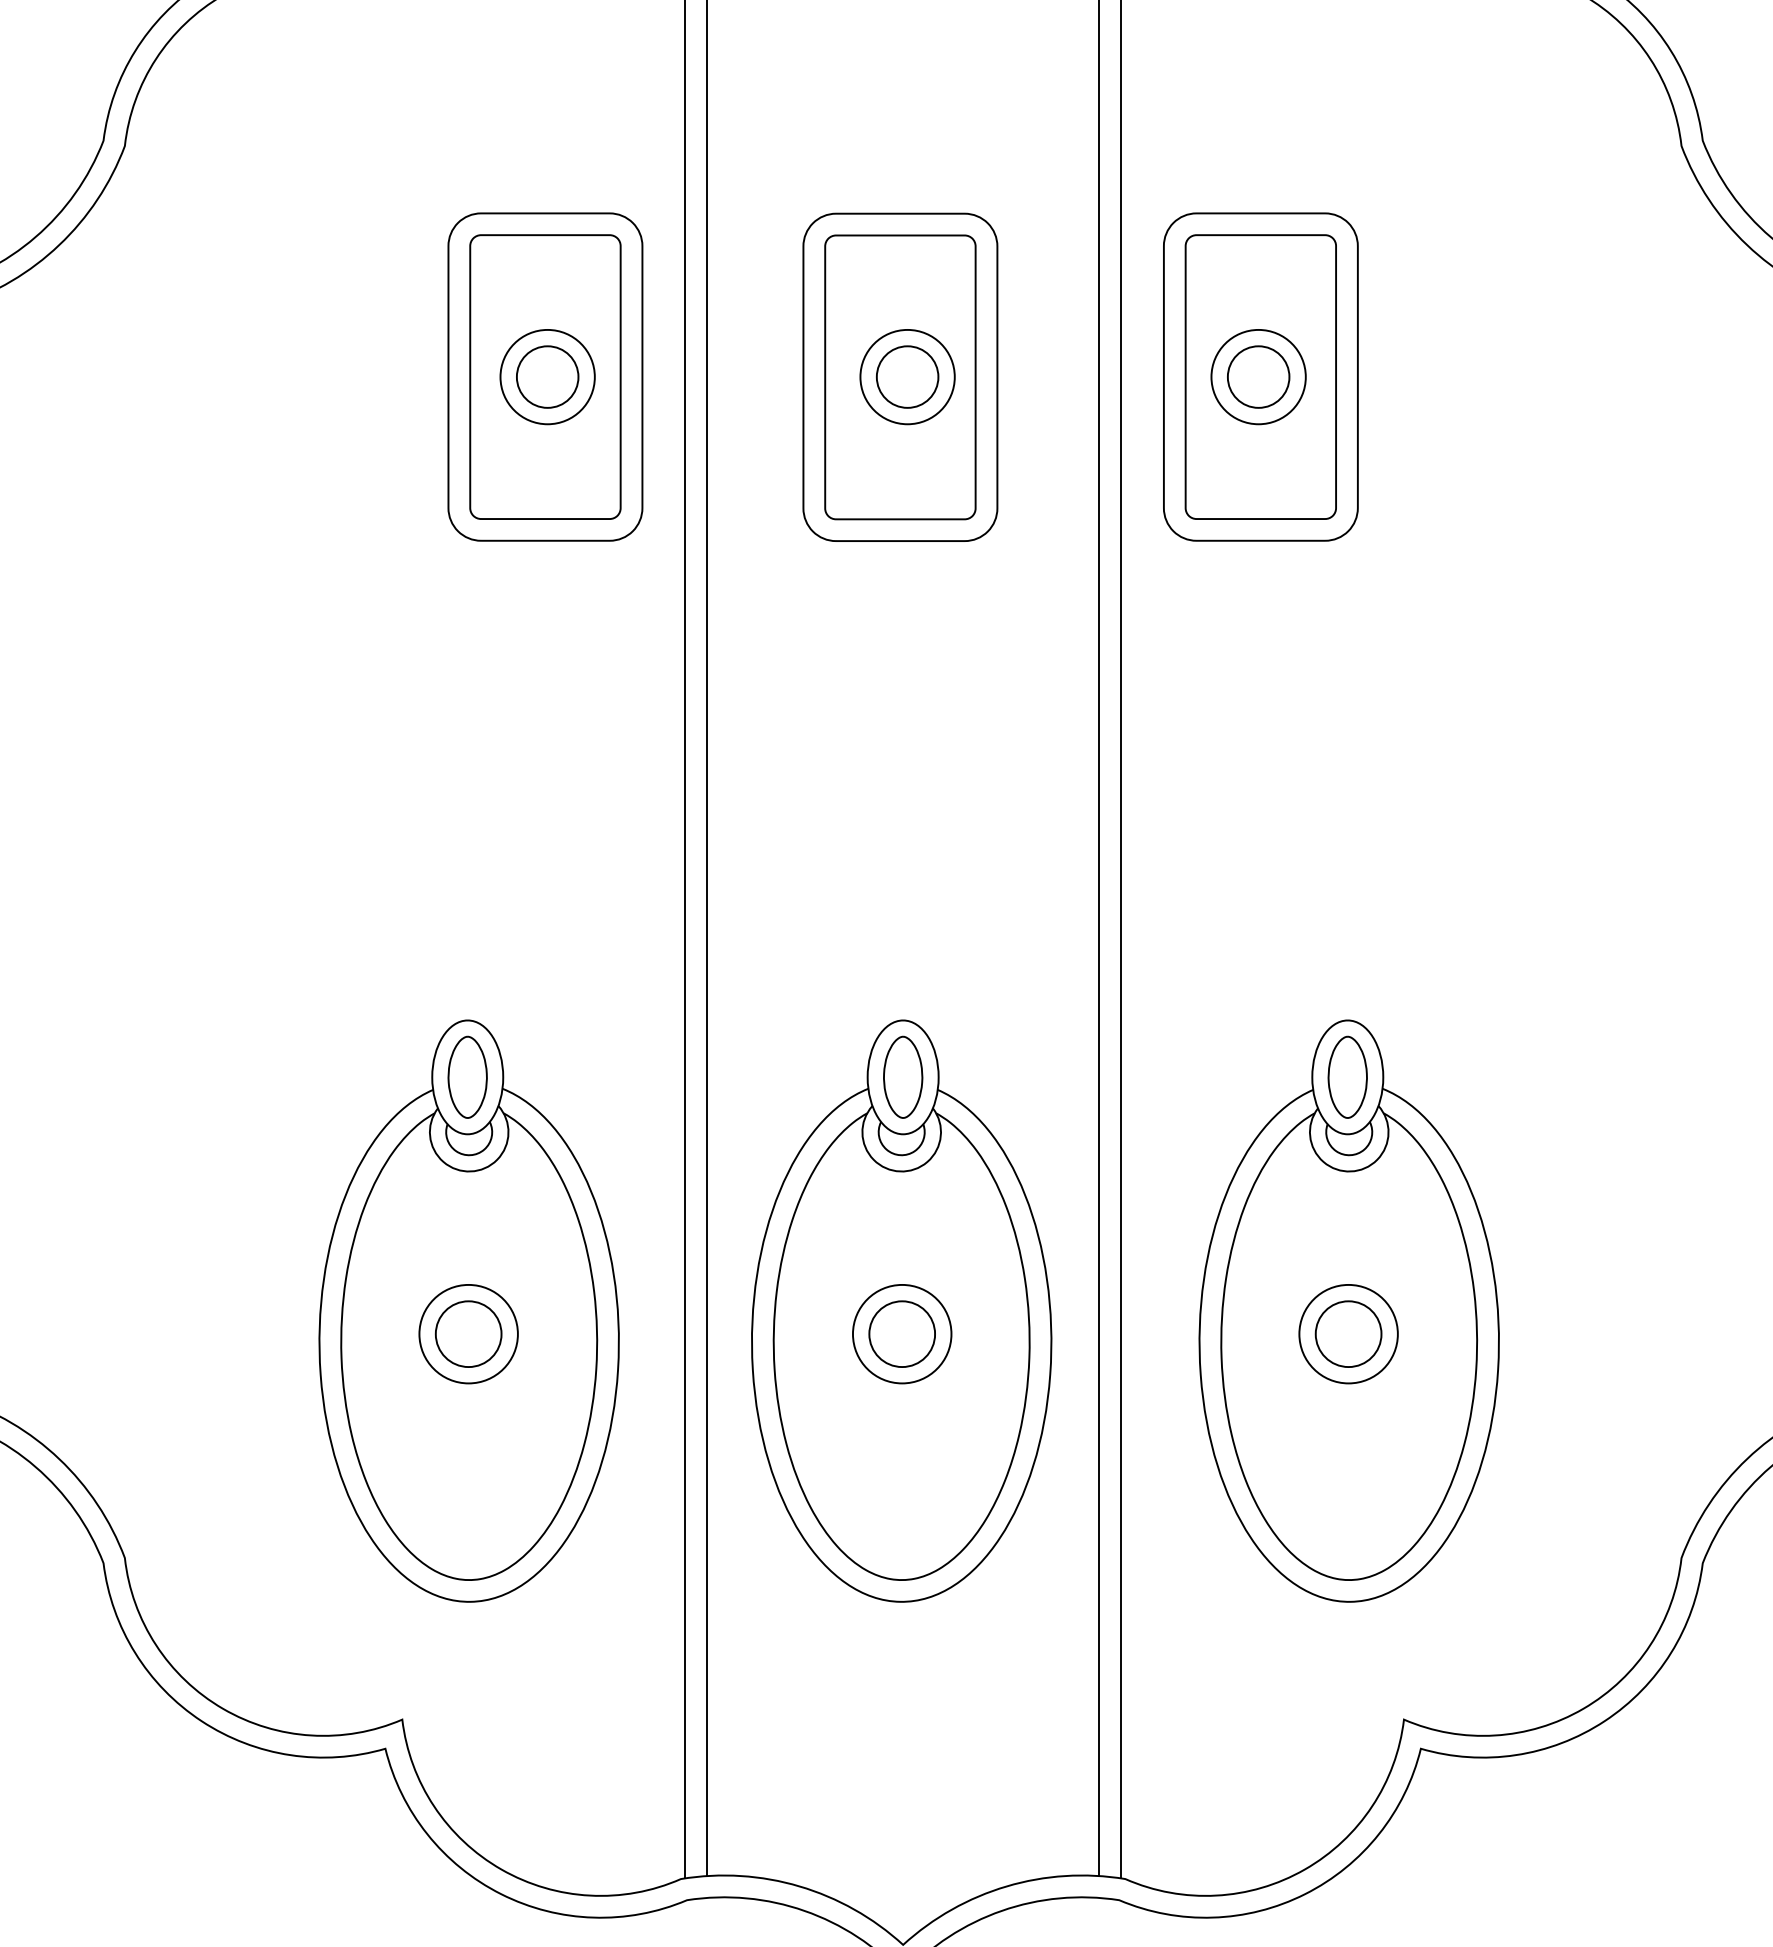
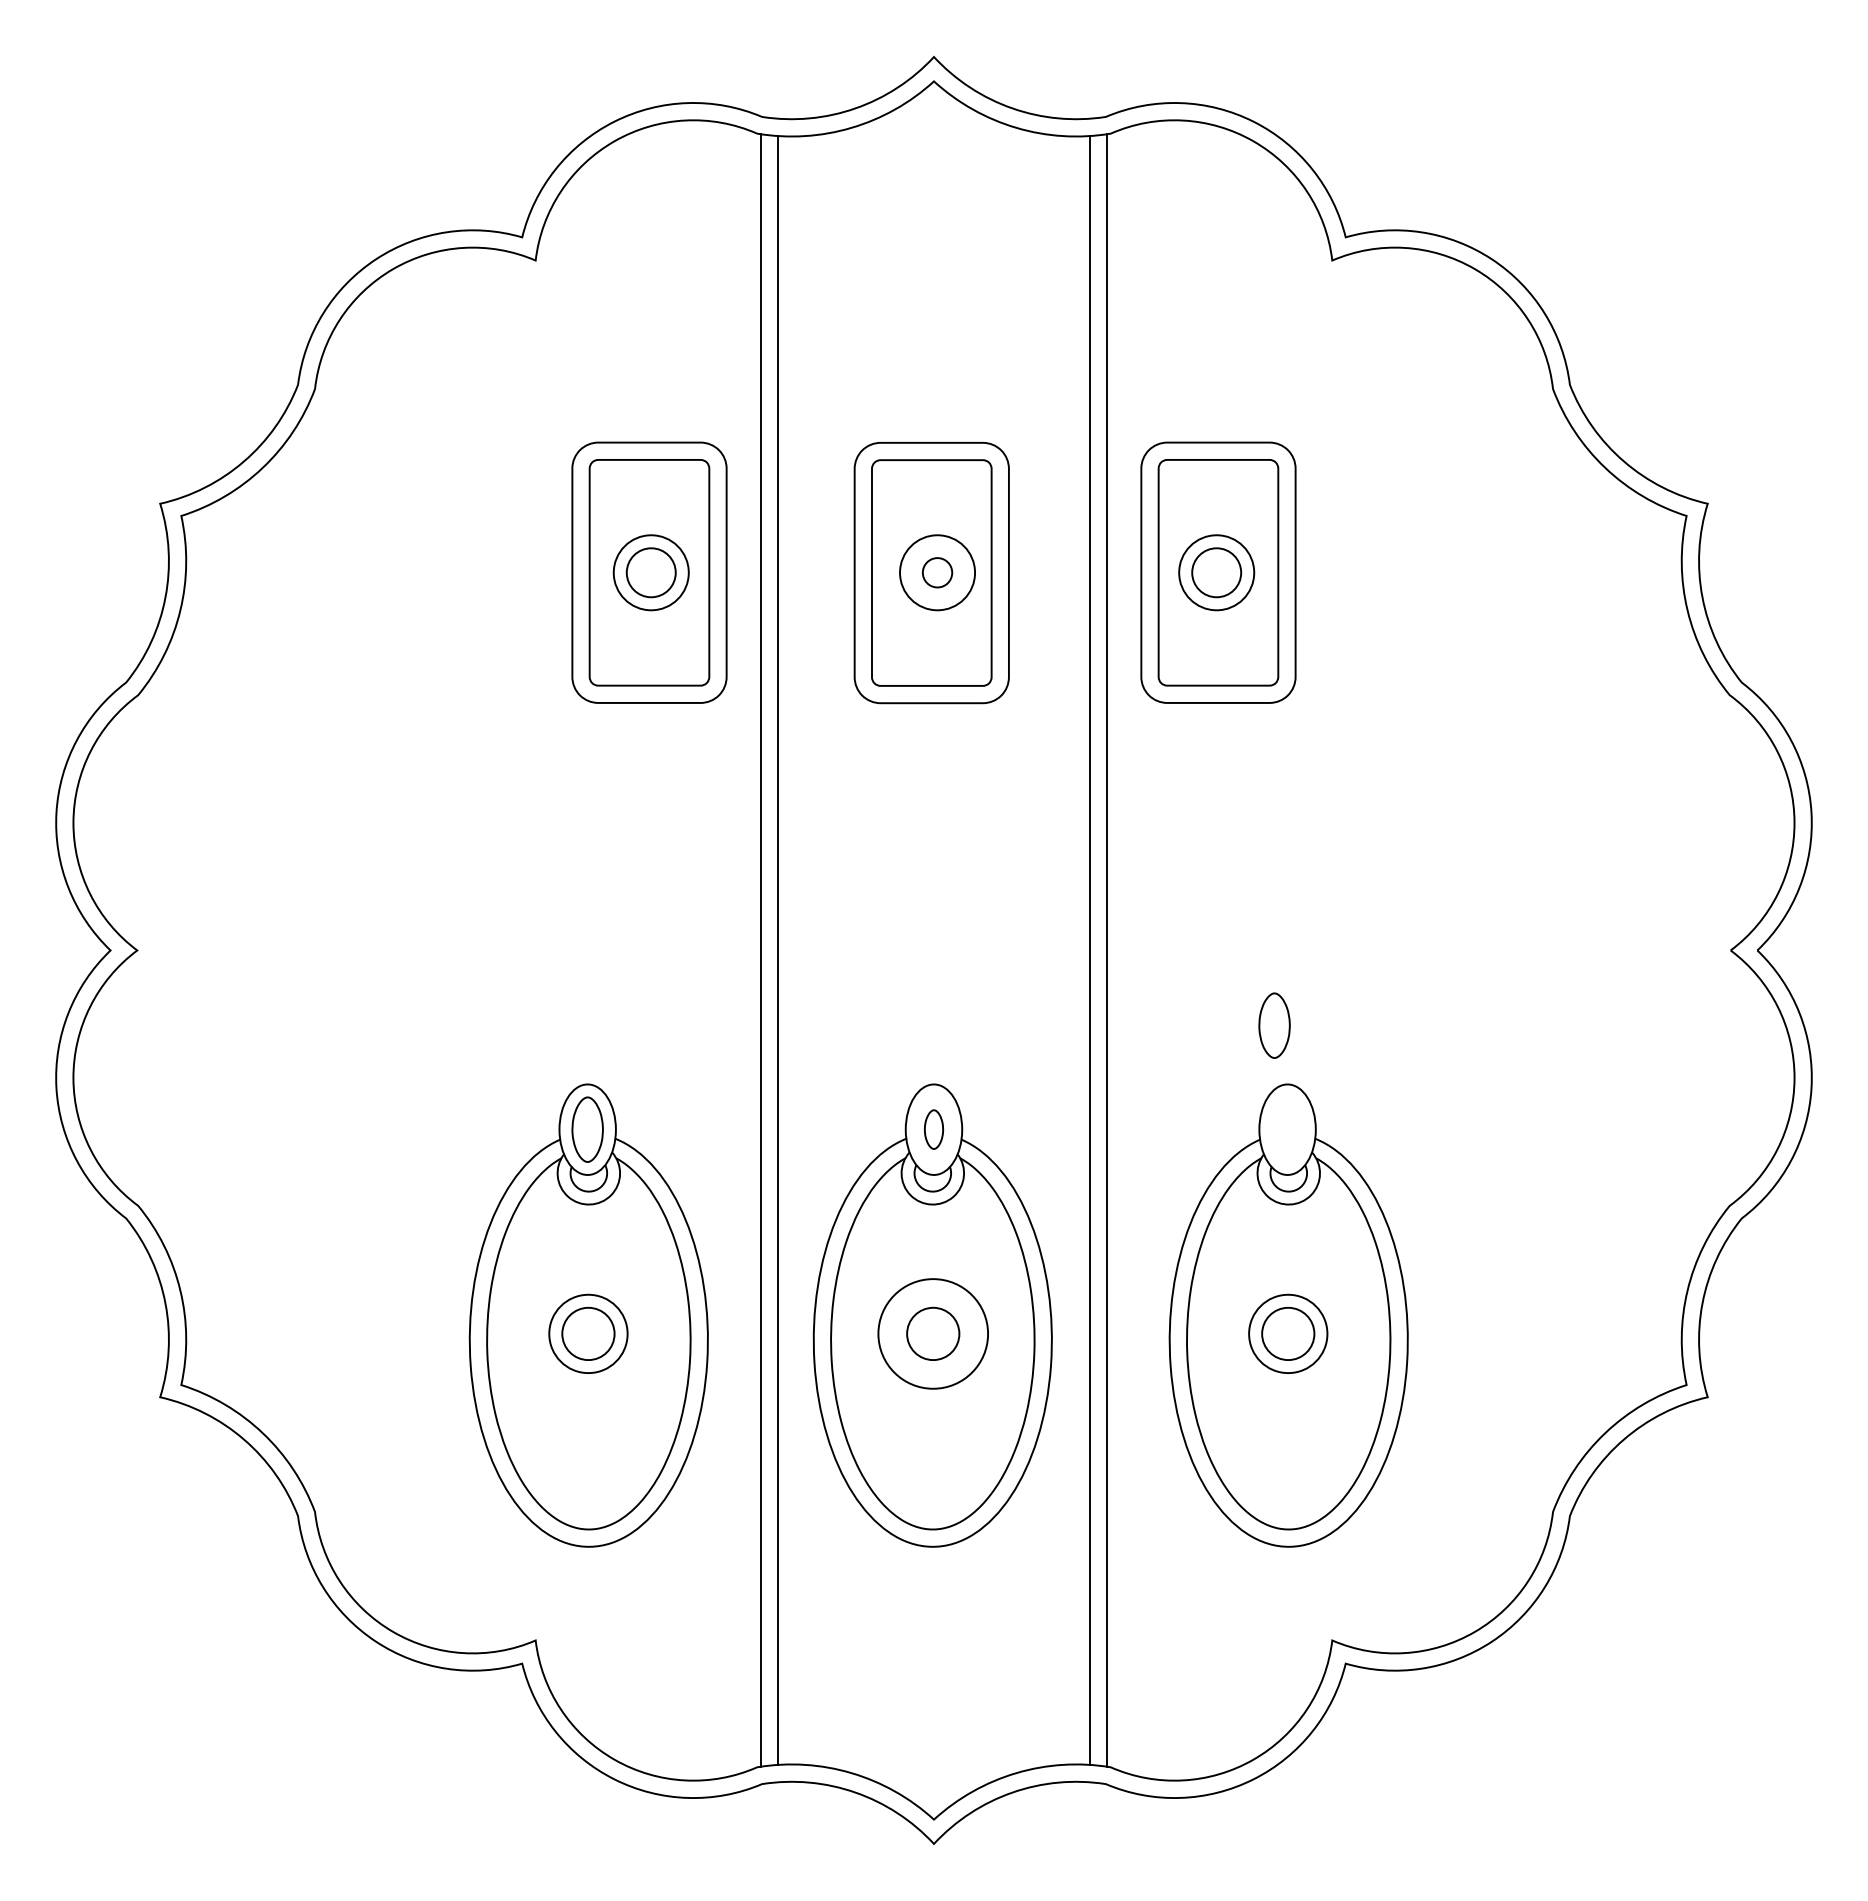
circle: (907, 376) -> (937, 572), size x0.6
part: (902, 1077) -> (933, 1129), size x0.6
part: (1347, 1077) -> (1274, 1025), moved
circle: (902, 1333) -> (933, 1333), size x1.4

